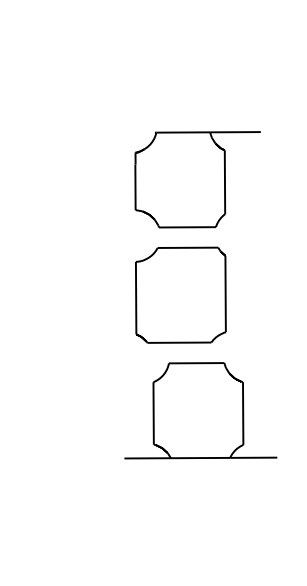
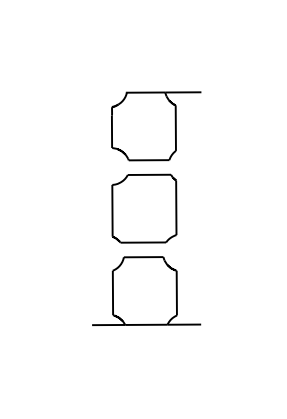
part: (200, 409) -> (146, 290), moved

